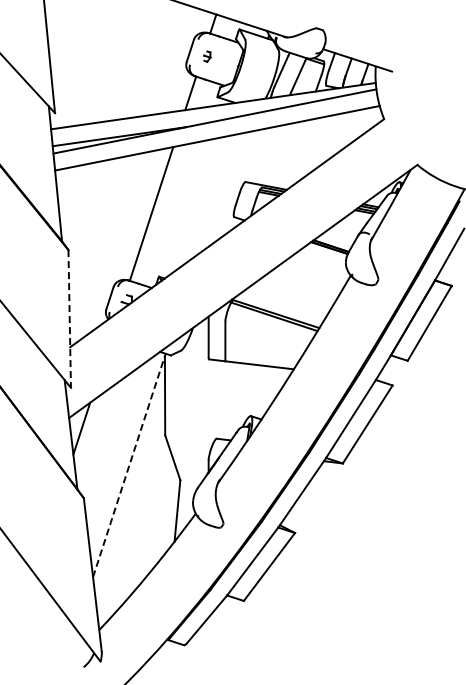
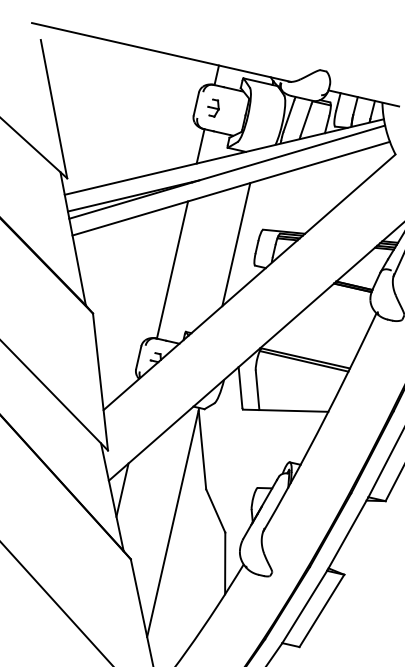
part: (207, 56) -> (213, 108), size x1.67
line: (216, 194) -> (235, 244), added
line: (69, 318) -> (100, 381), dashed -> solid
line: (129, 465) -> (173, 522), dashed -> solid

